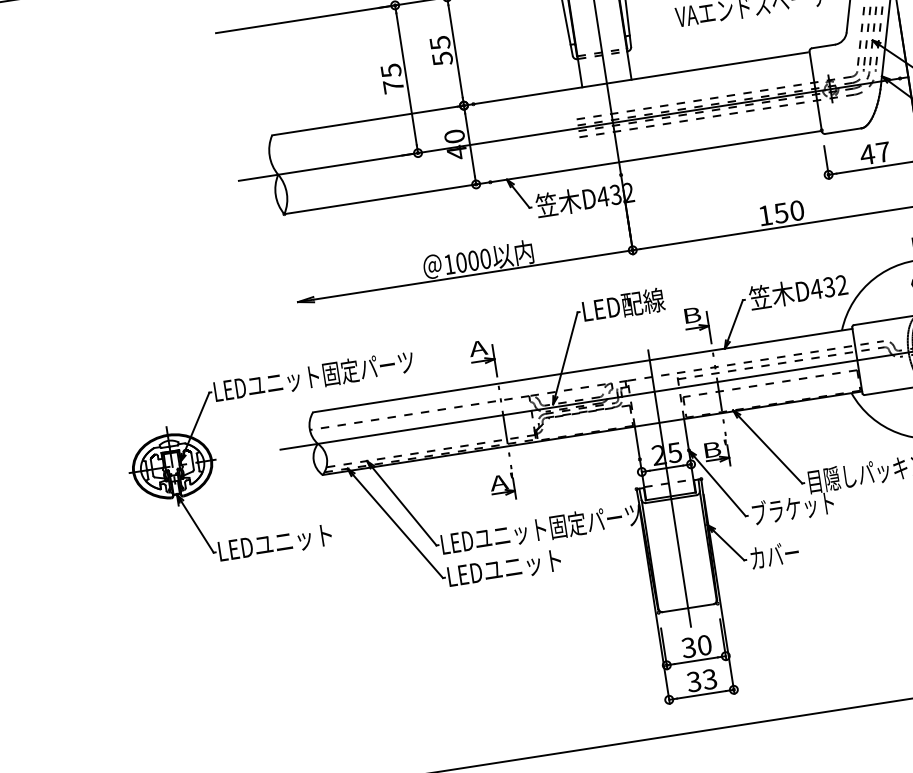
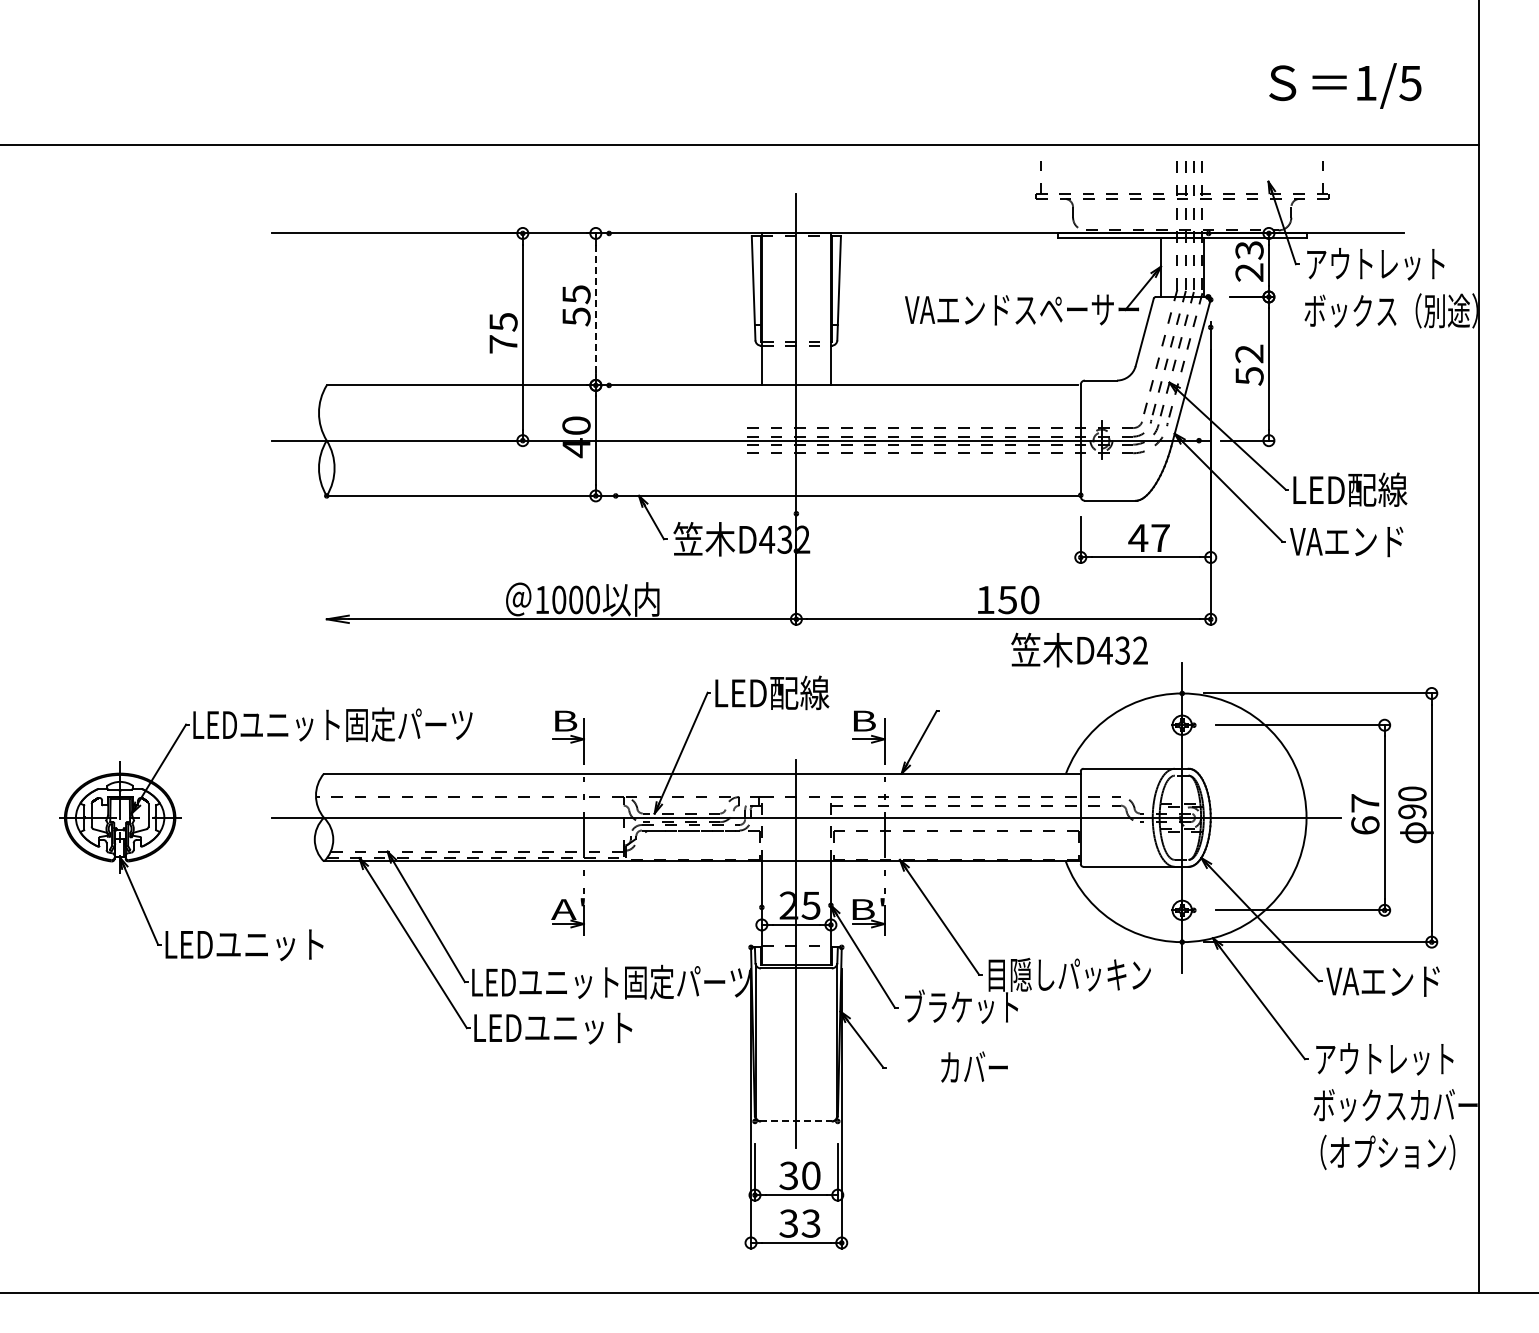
line: (455, 51) -> (595, 309), solid -> dashed
text: (798, 291) -> (1079, 649), moved
text: (478, 347) -> (564, 720), A -> B
text: (774, 554) -> (974, 1066), moved
line: (688, 608) -> (796, 1121), solid -> dashed

